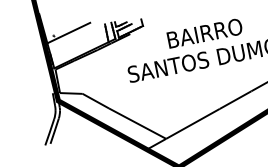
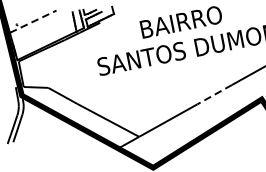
line: (68, 33) -> (32, 22), solid -> dashed
line: (235, 100) -> (214, 95), solid -> dashed

